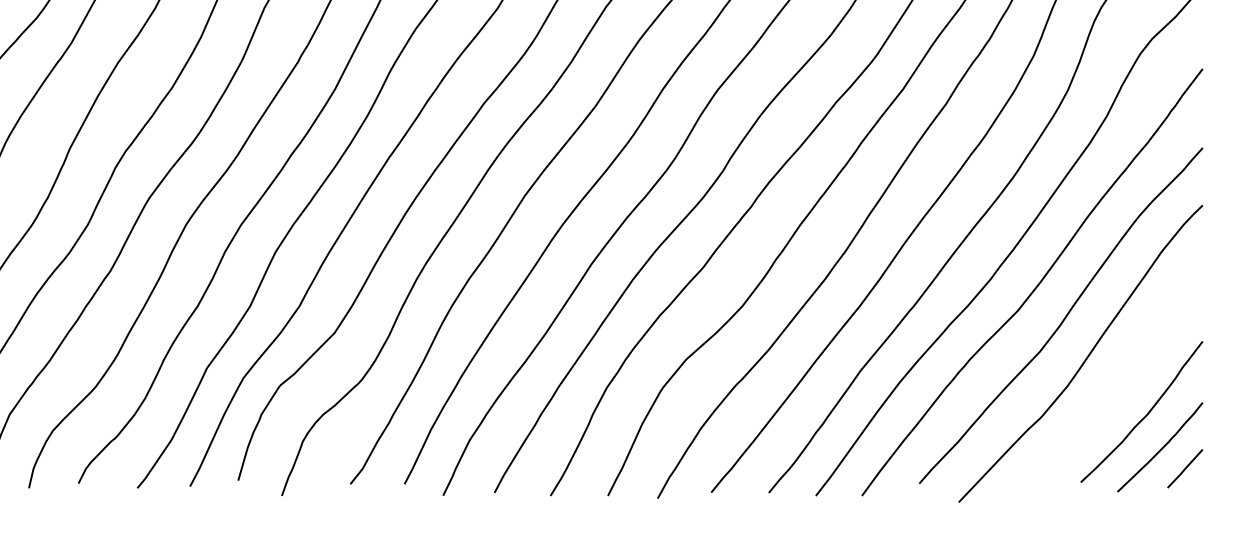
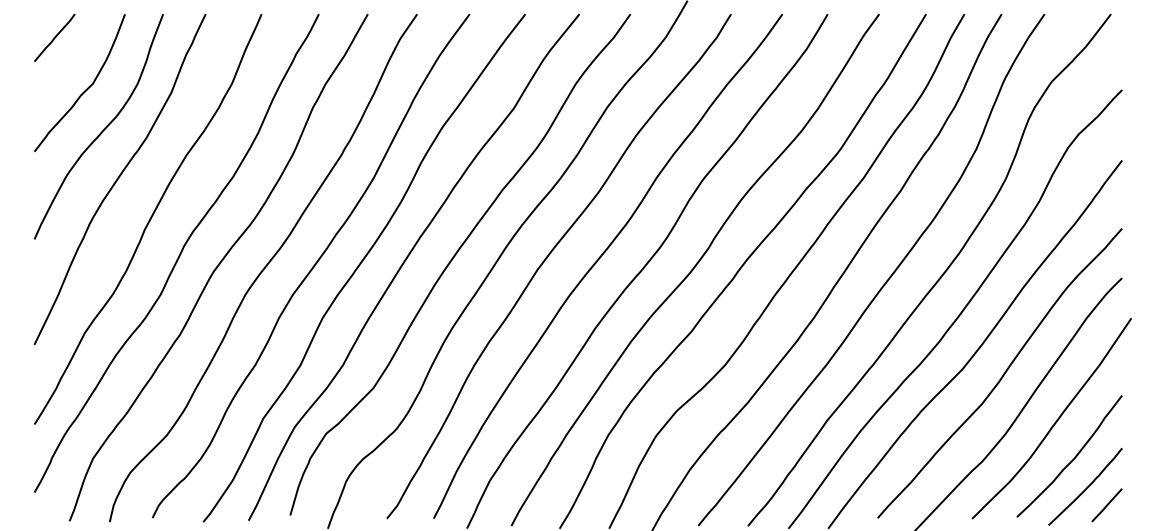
curve: (1125, 371) -> (1055, 421), added

